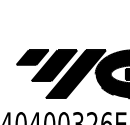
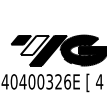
fill: (53, 64) -> (34, 44), removed

